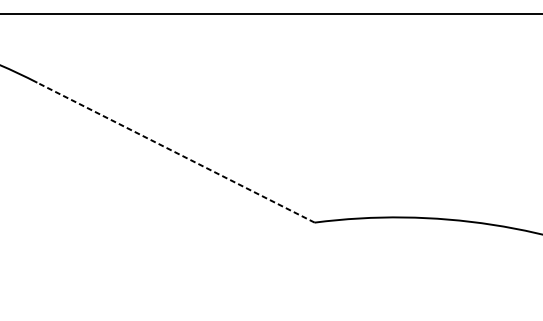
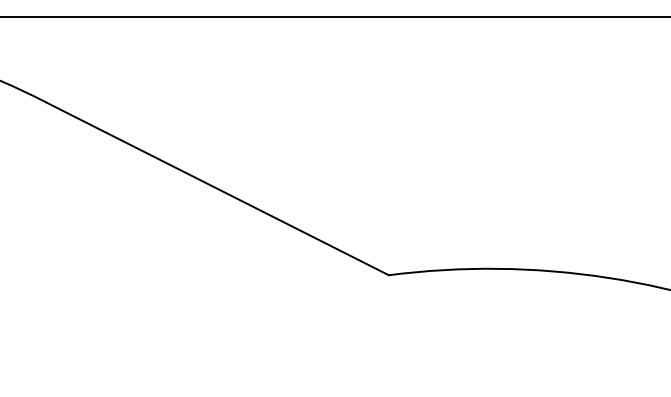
line: (175, 152) -> (217, 188), dashed -> solid

